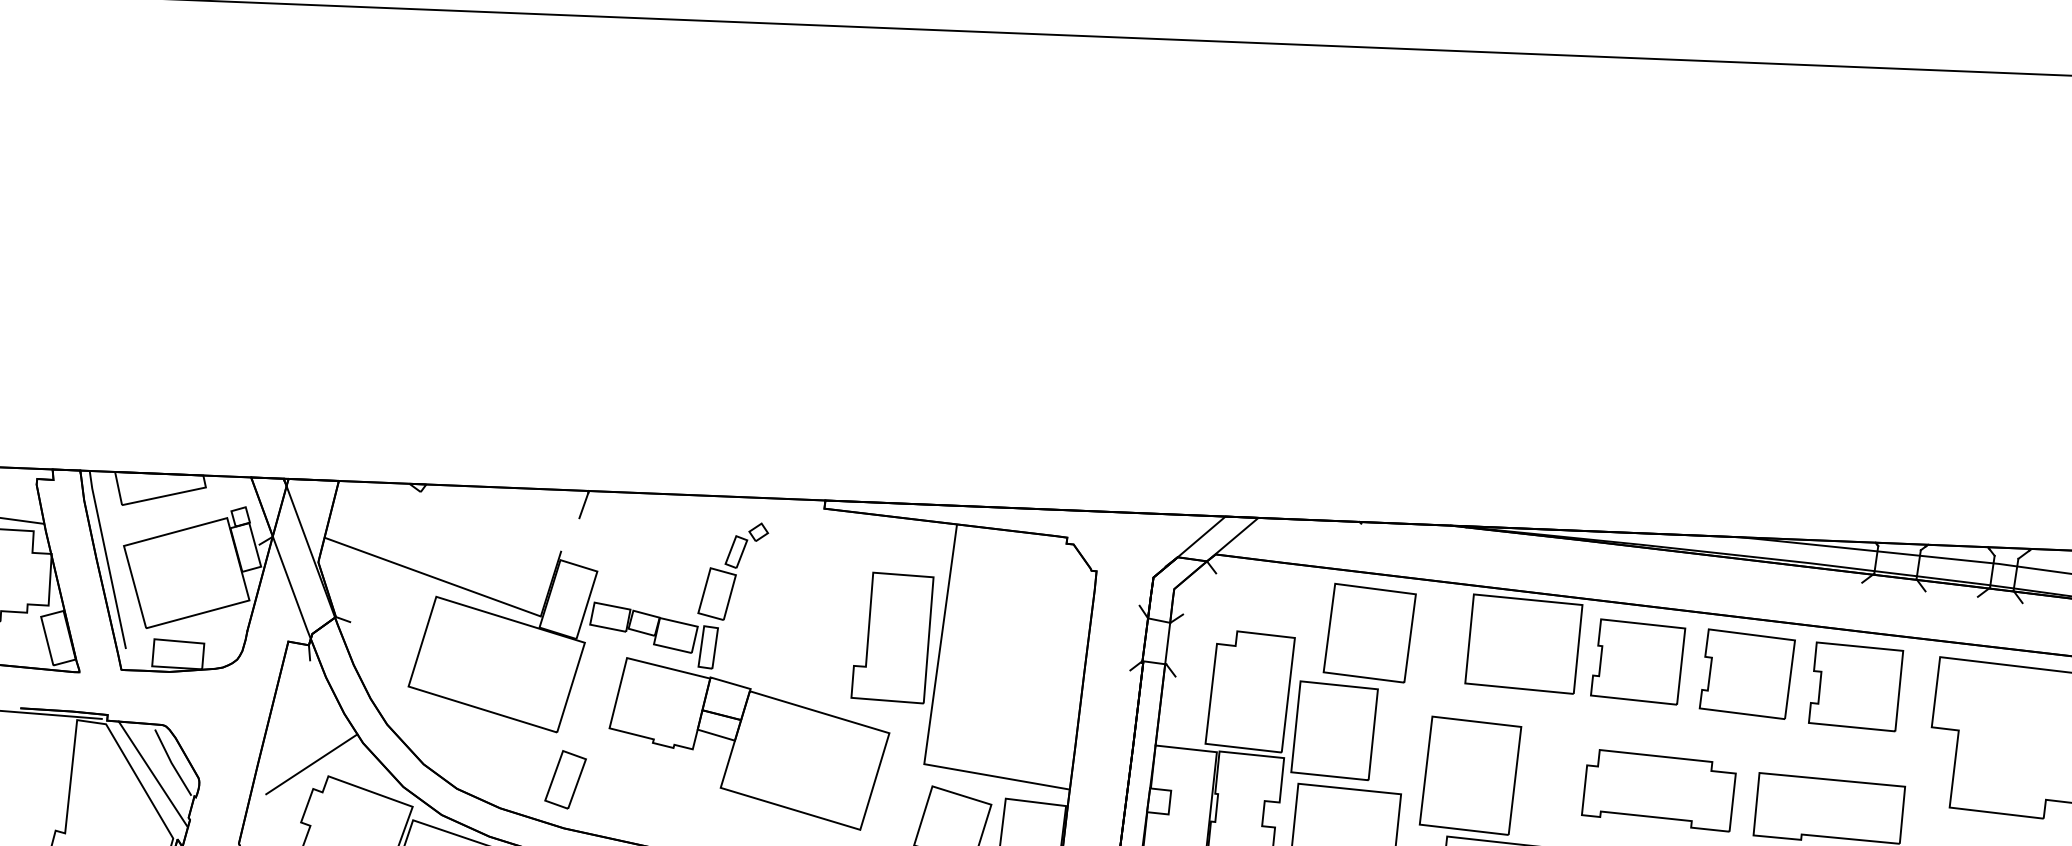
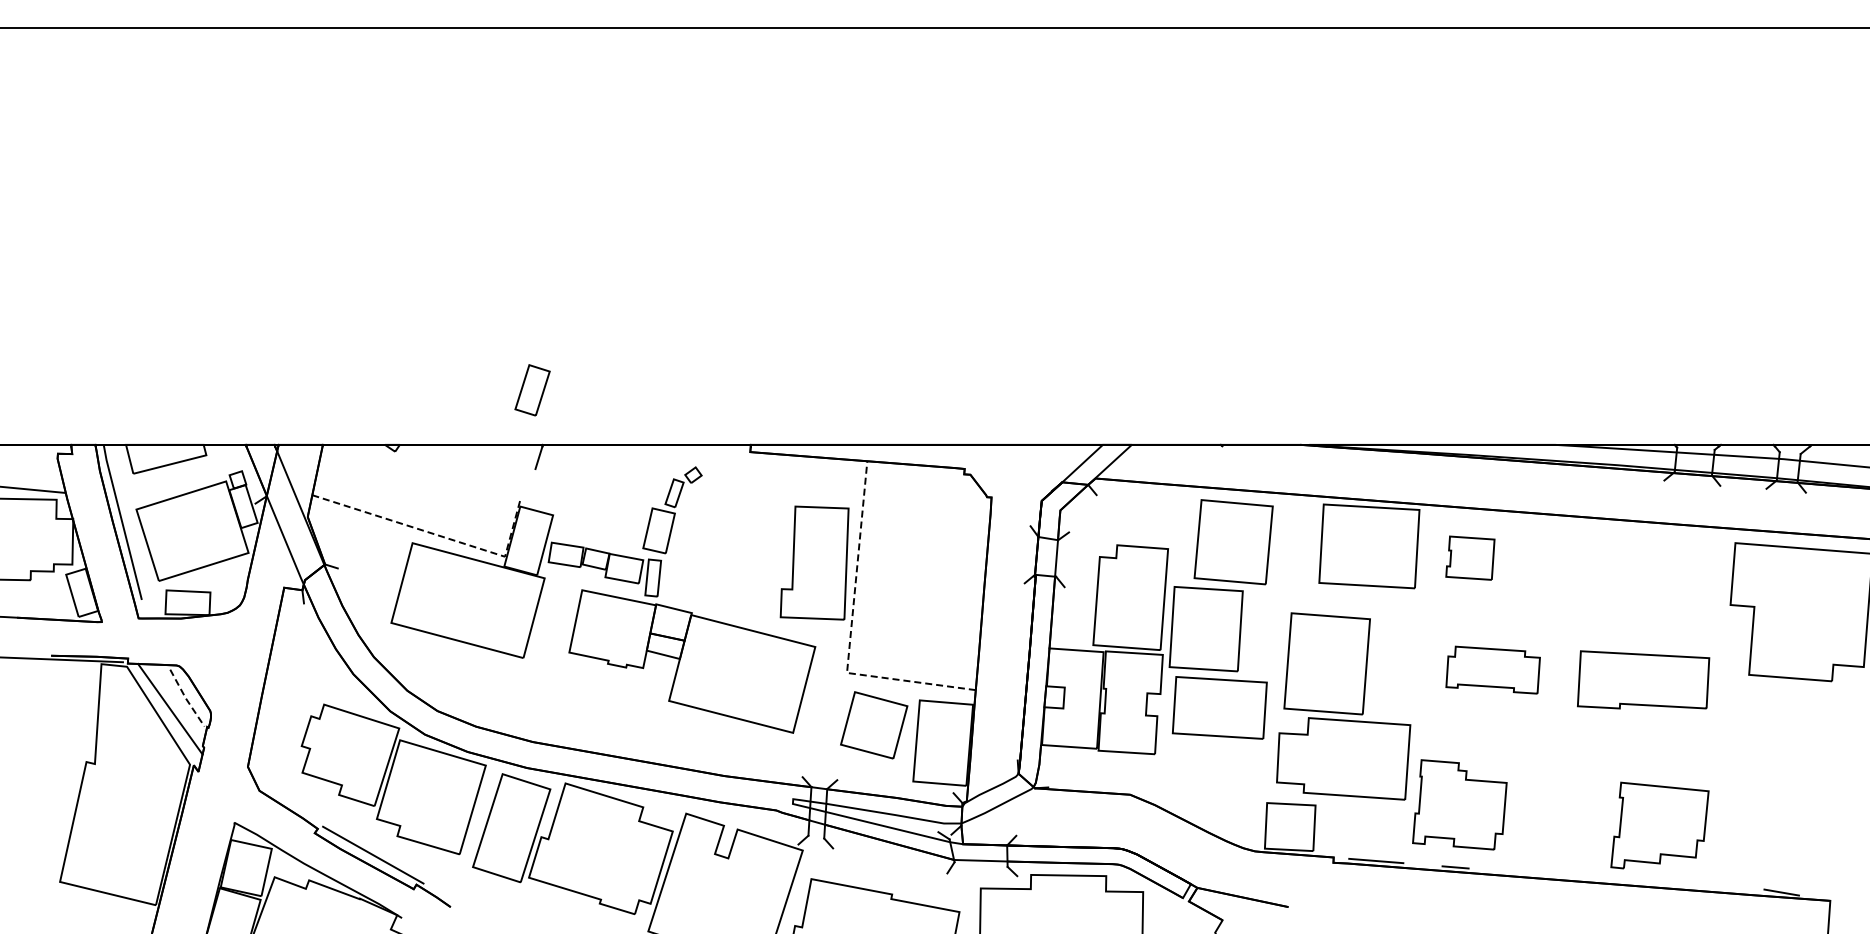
line: (466, 589) -> (438, 535), solid -> dashed
part: (1638, 662) -> (1470, 558), size x0.6
part: (1747, 673) -> (1566, 564), removed
part: (1855, 686) -> (1662, 571), removed
line: (930, 718) -> (850, 632), solid -> dashed
line: (171, 763) -> (185, 698), solid -> dashed
line: (312, 764) -> (309, 694), removed
part: (565, 779) -> (532, 390), moved
part: (1658, 789) -> (1492, 669), size x0.7

